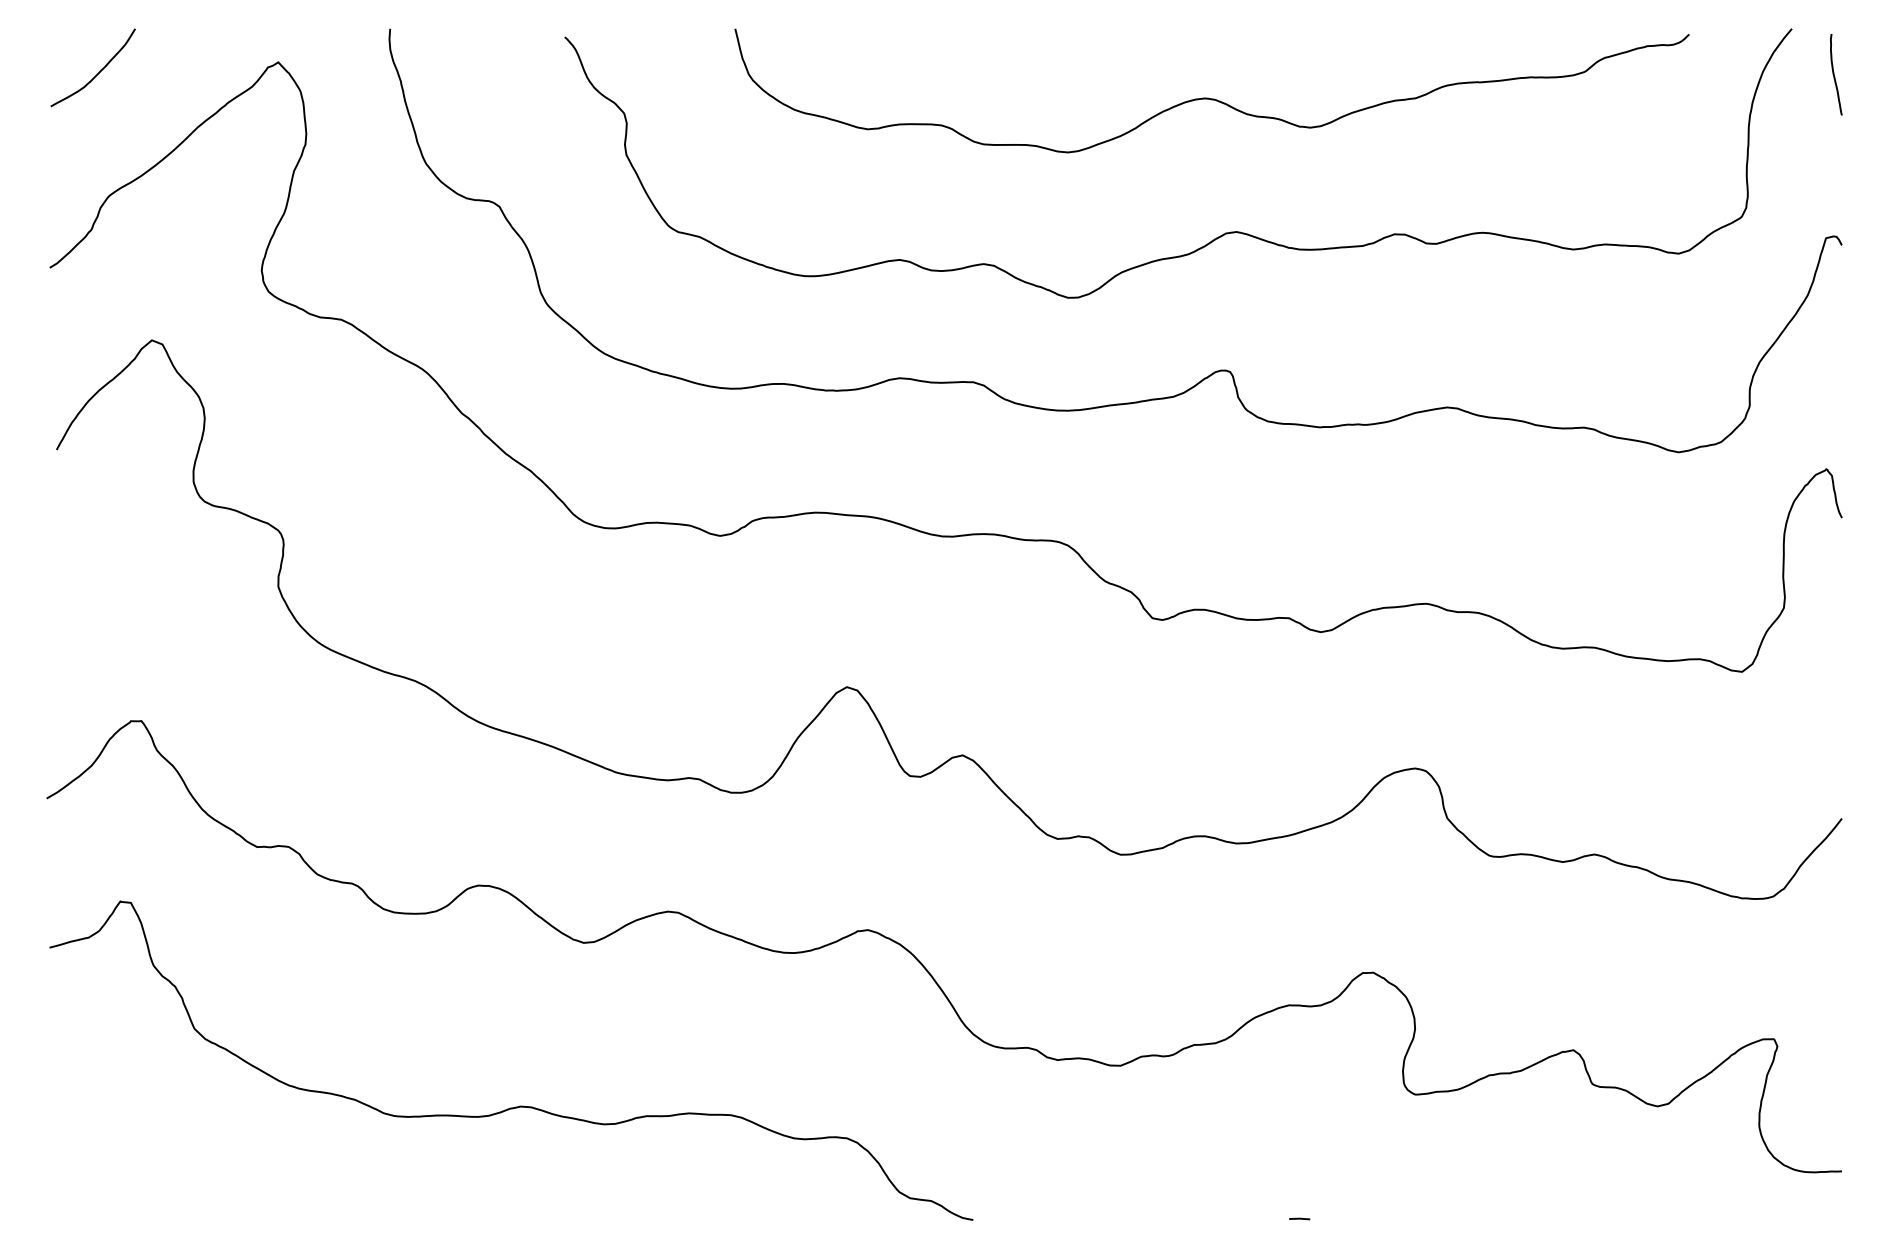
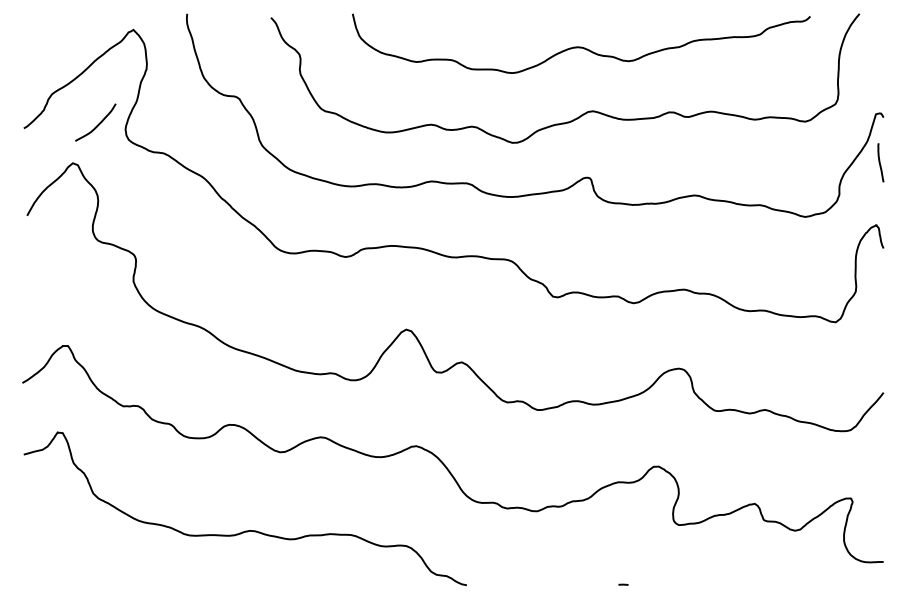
curve: (96, 71) -> (97, 124), moved
curve: (1835, 74) -> (880, 162), moved

